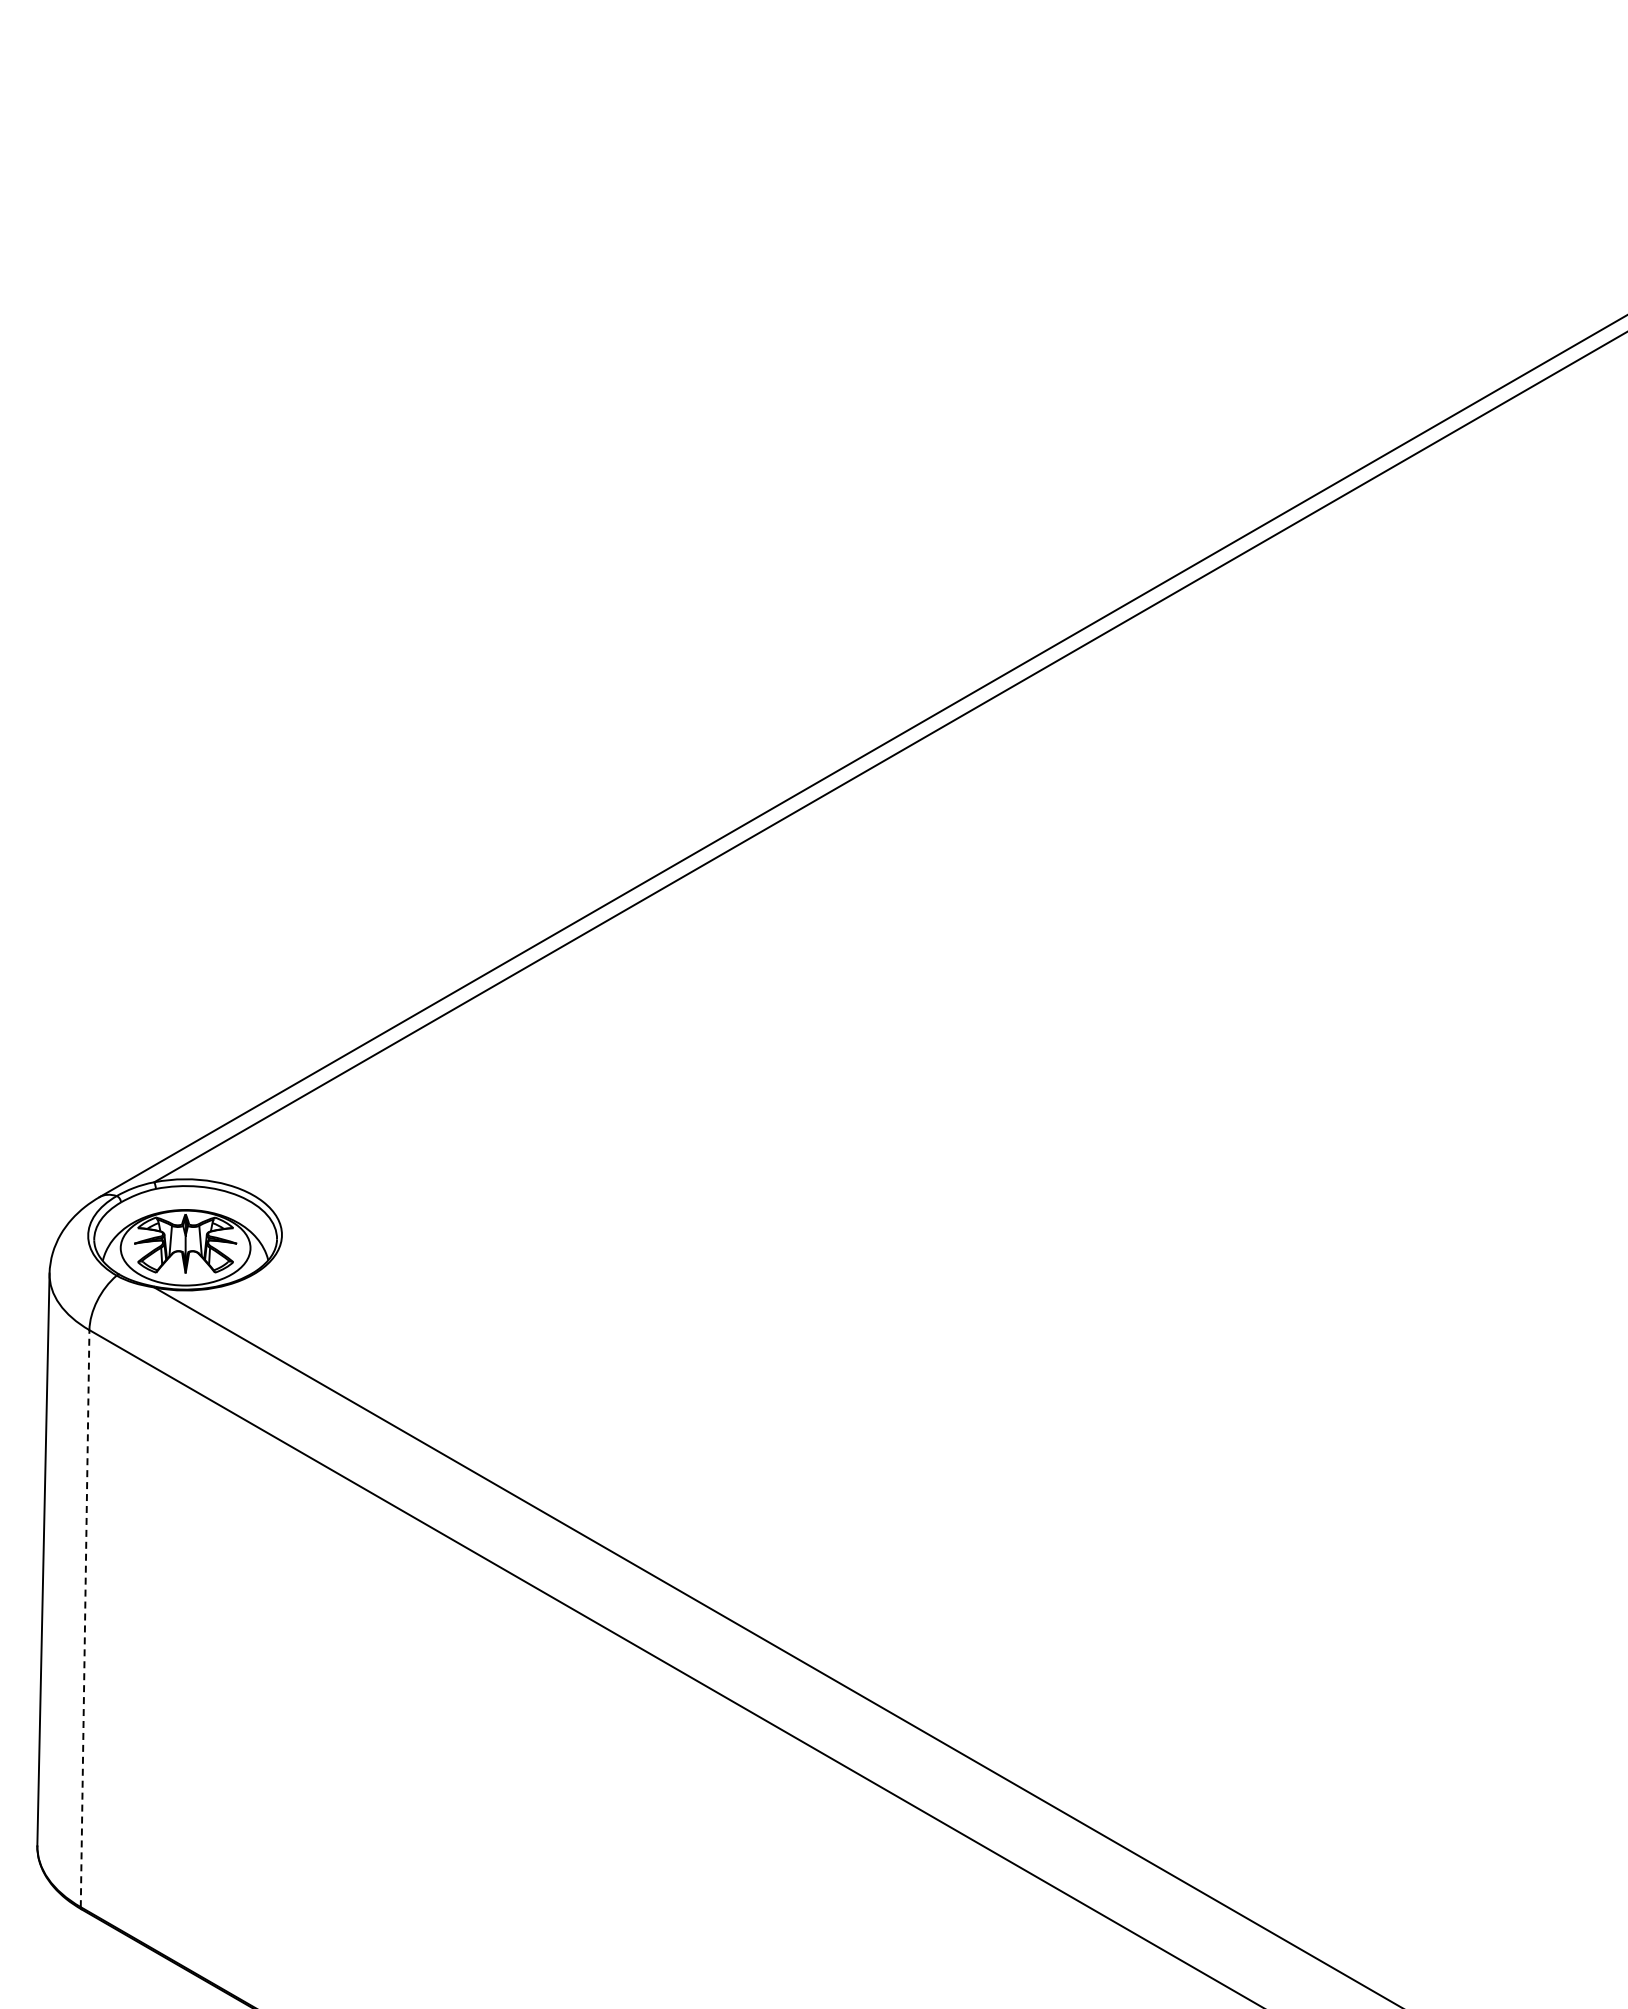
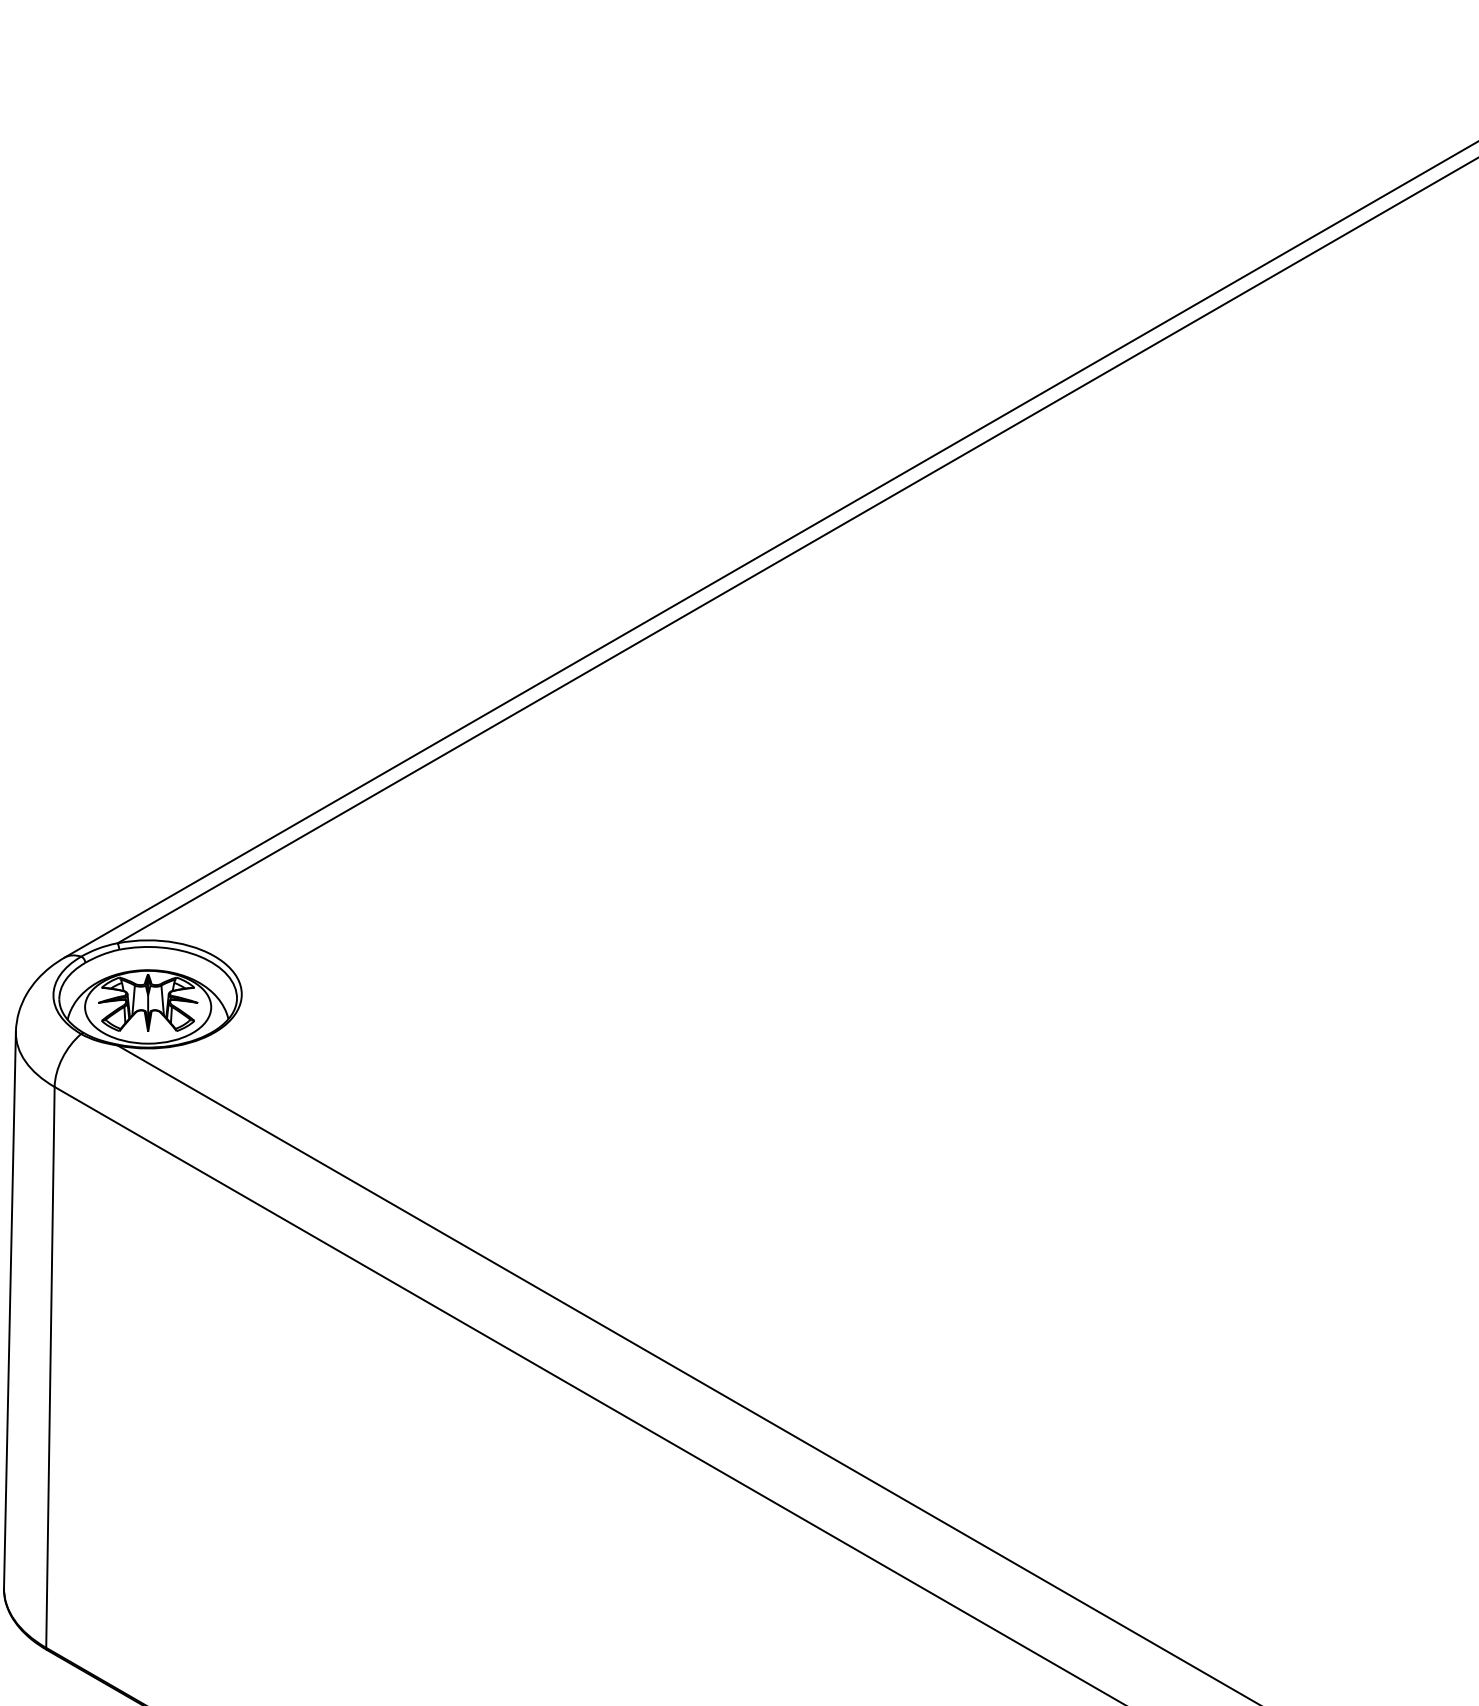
line: (85, 1618) -> (50, 1367), dashed -> solid

